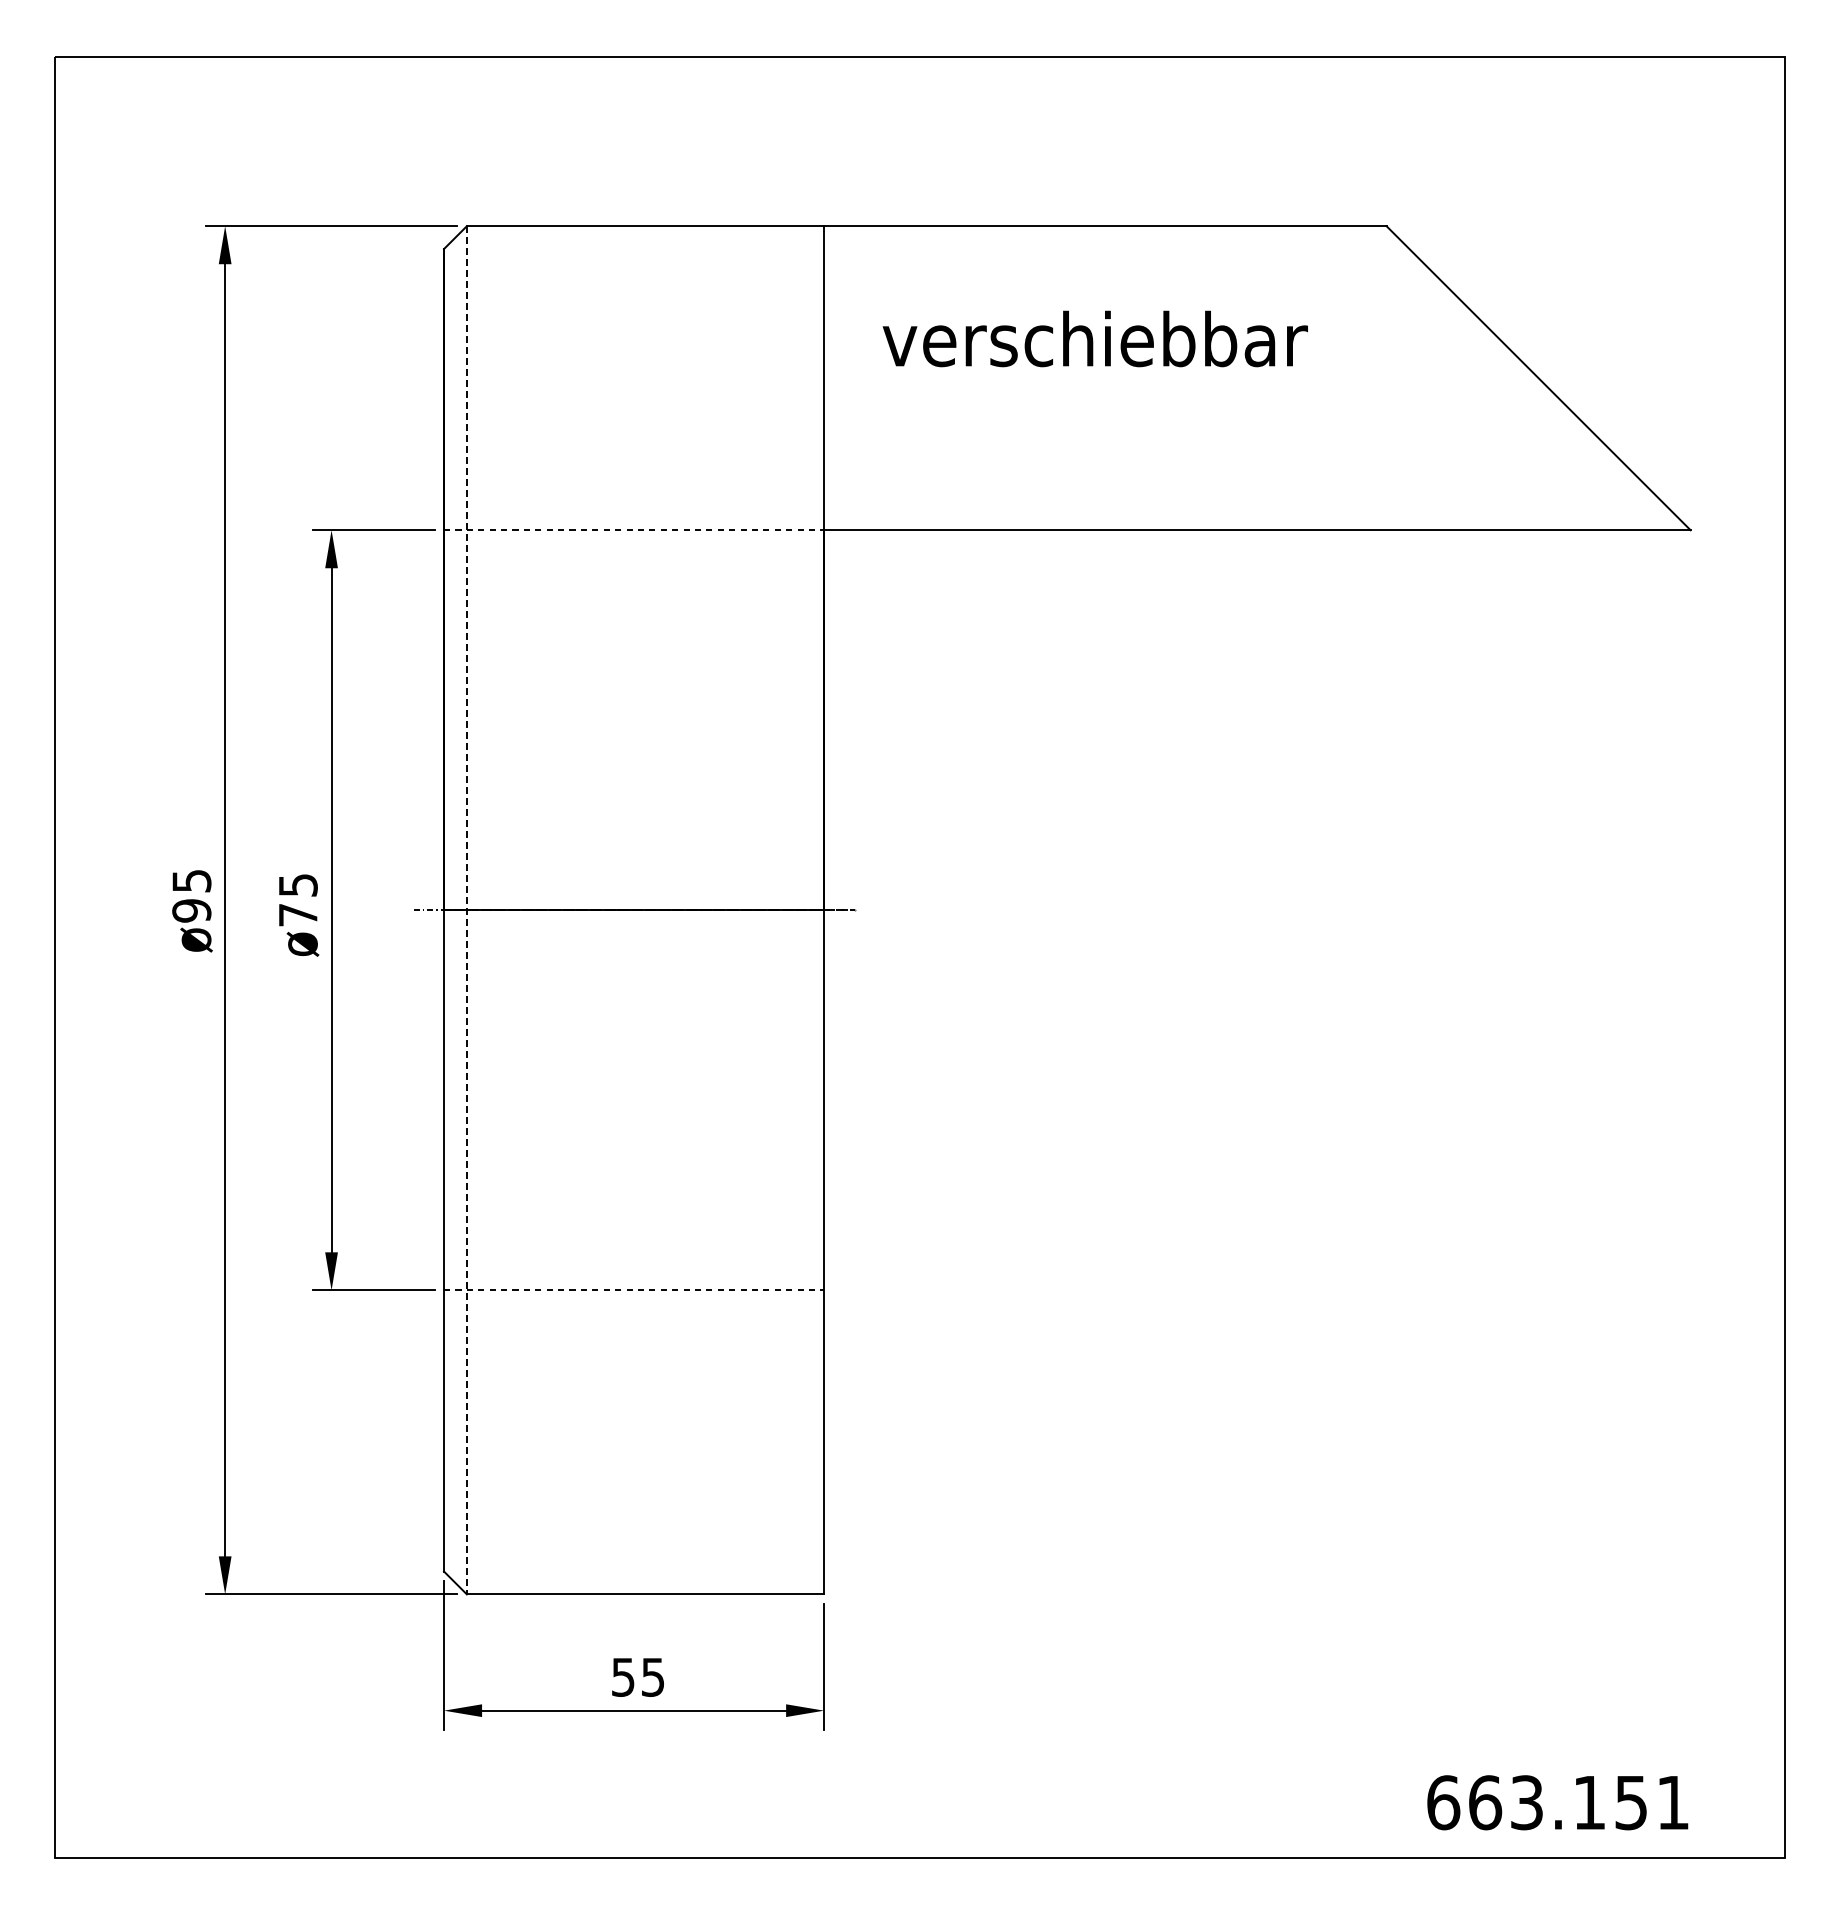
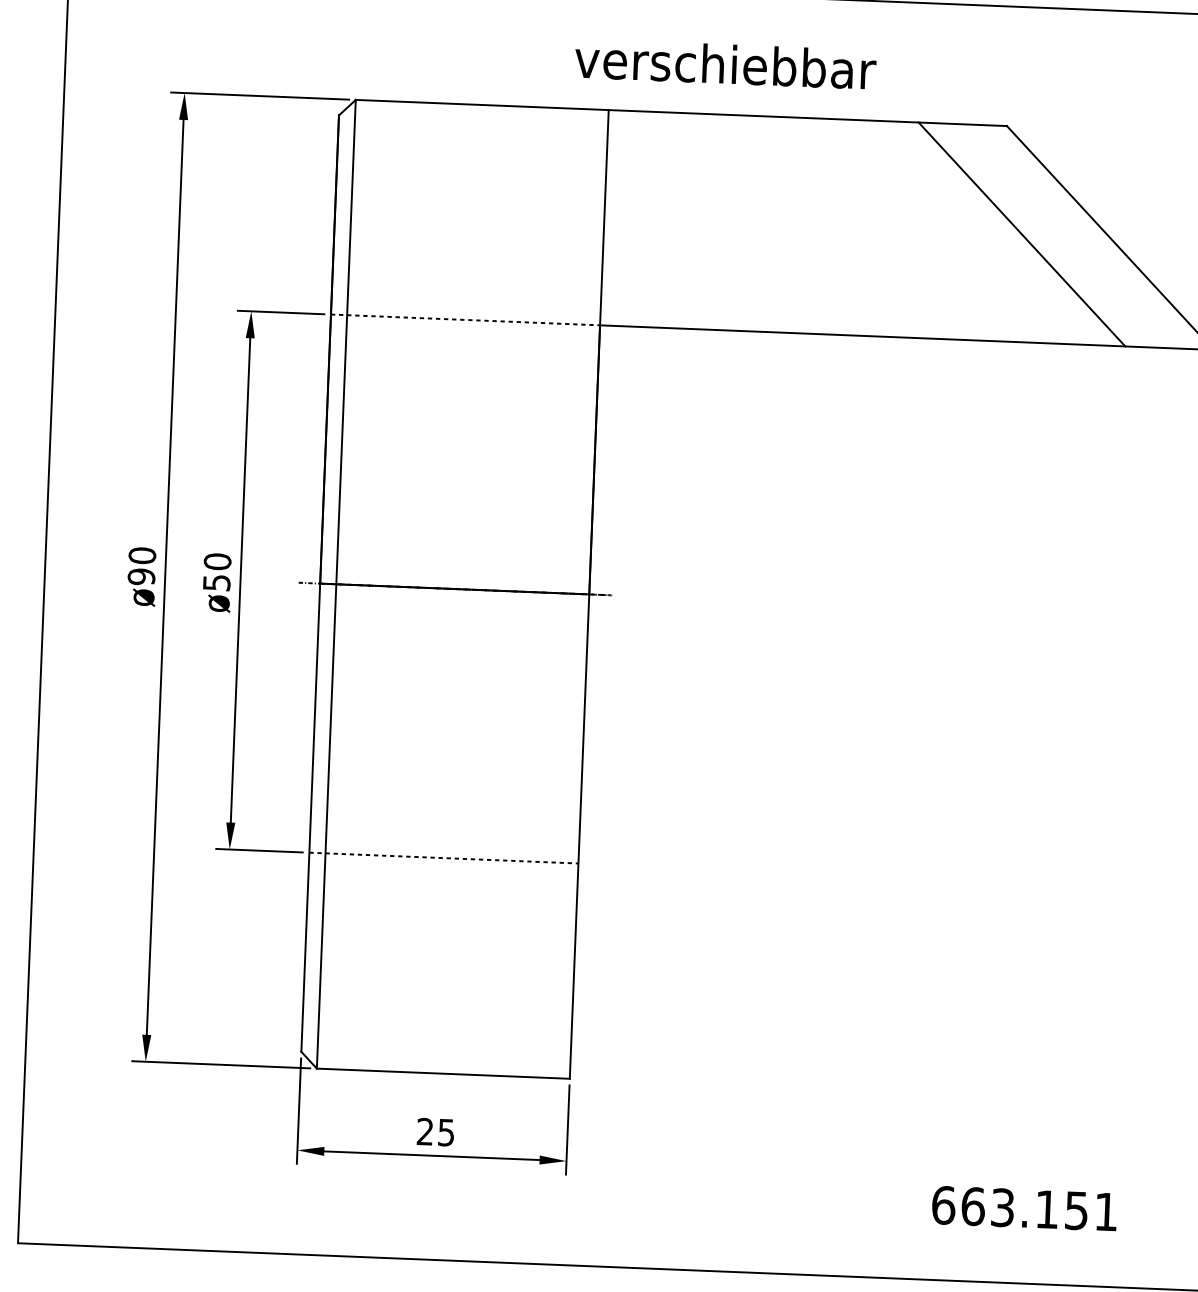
text: (1094, 338) -> (725, 63), moved
line: (1413, 378) -> (1021, 234), added
text: (191, 880) -> (142, 555), ø95 -> ø90
text: (297, 899) -> (216, 571), ø75 -> ø50
line: (466, 910) -> (336, 584), dashed -> solid
text: (623, 1676) -> (425, 1131), 55 -> 25
text: (1557, 1802) -> (1024, 1208), moved

